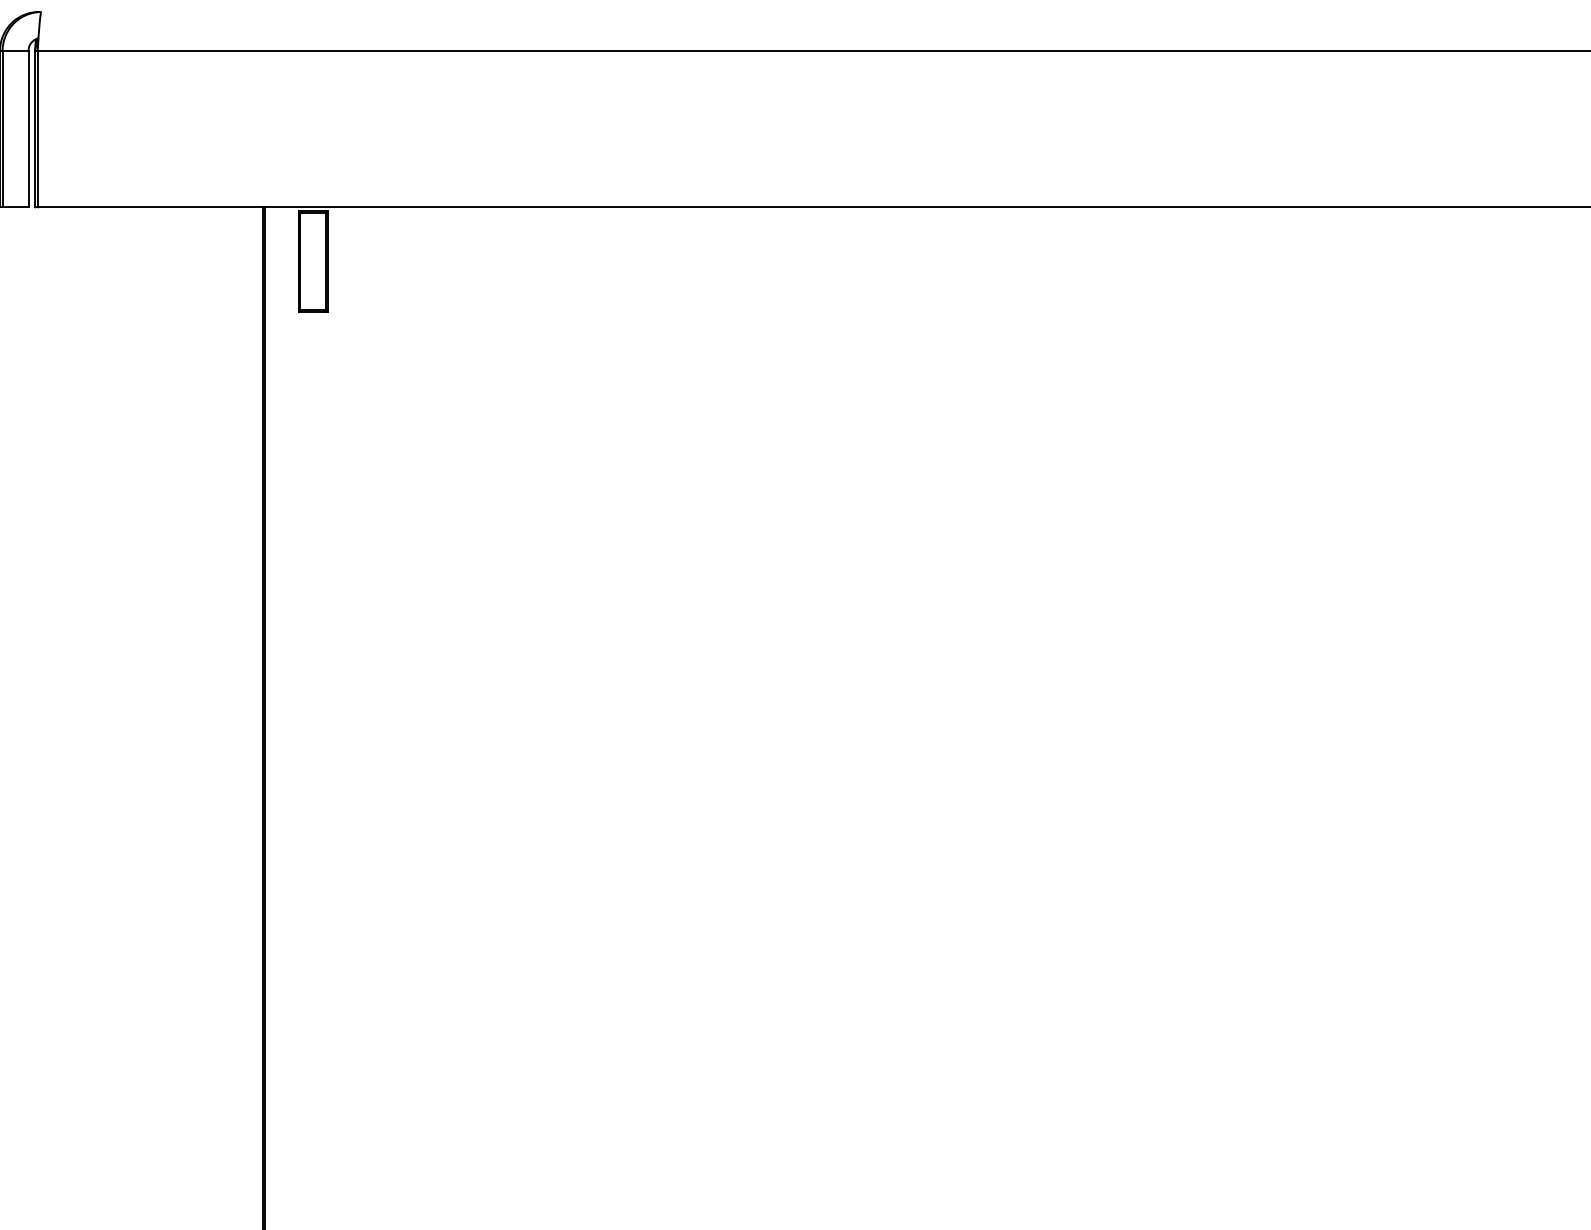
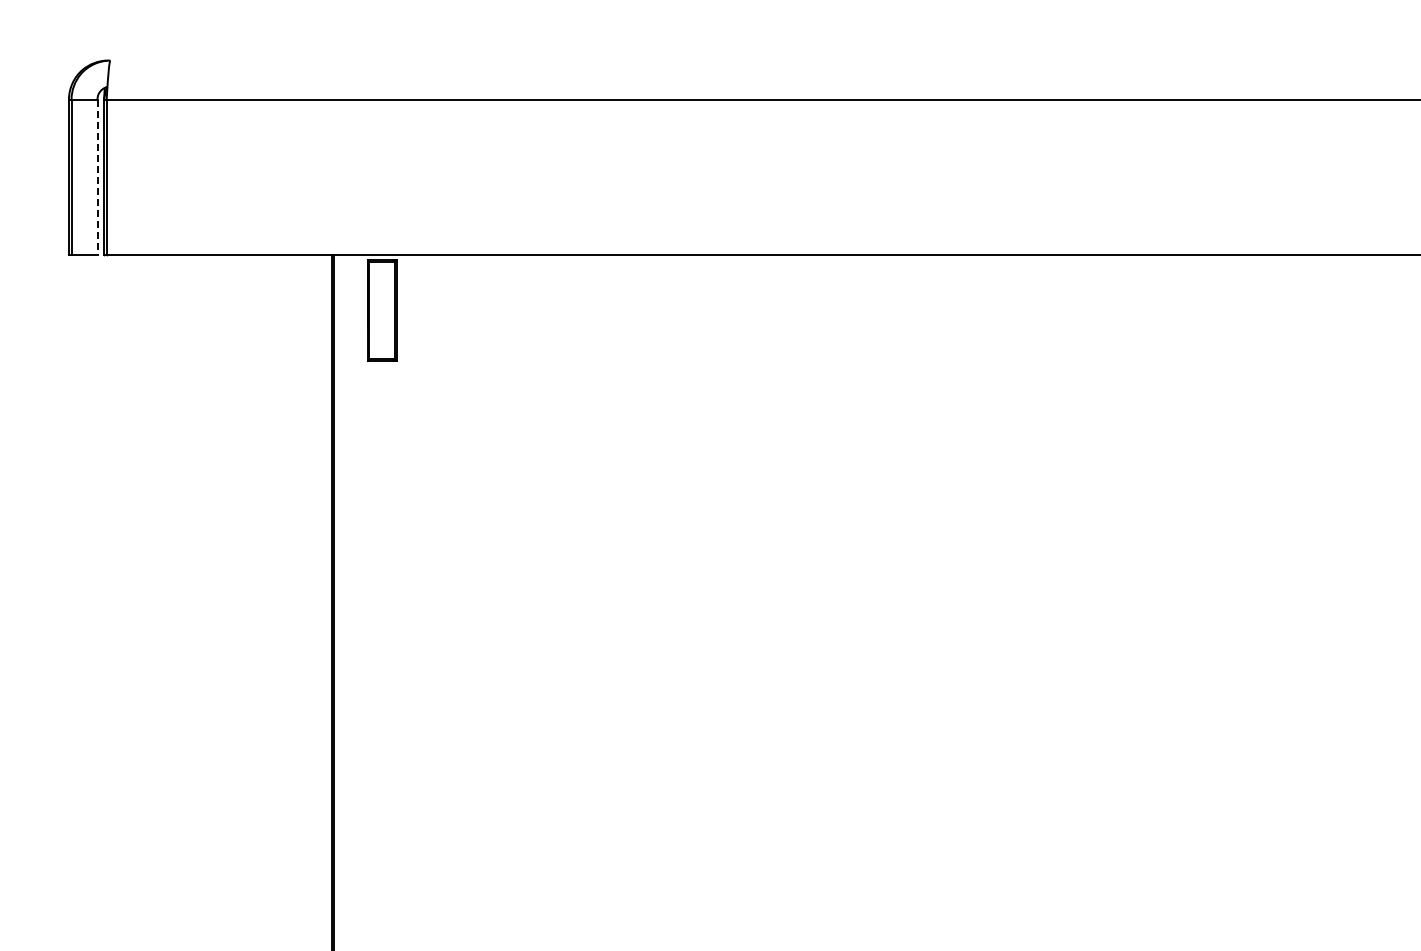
line: (28, 128) -> (97, 177), solid -> dashed

